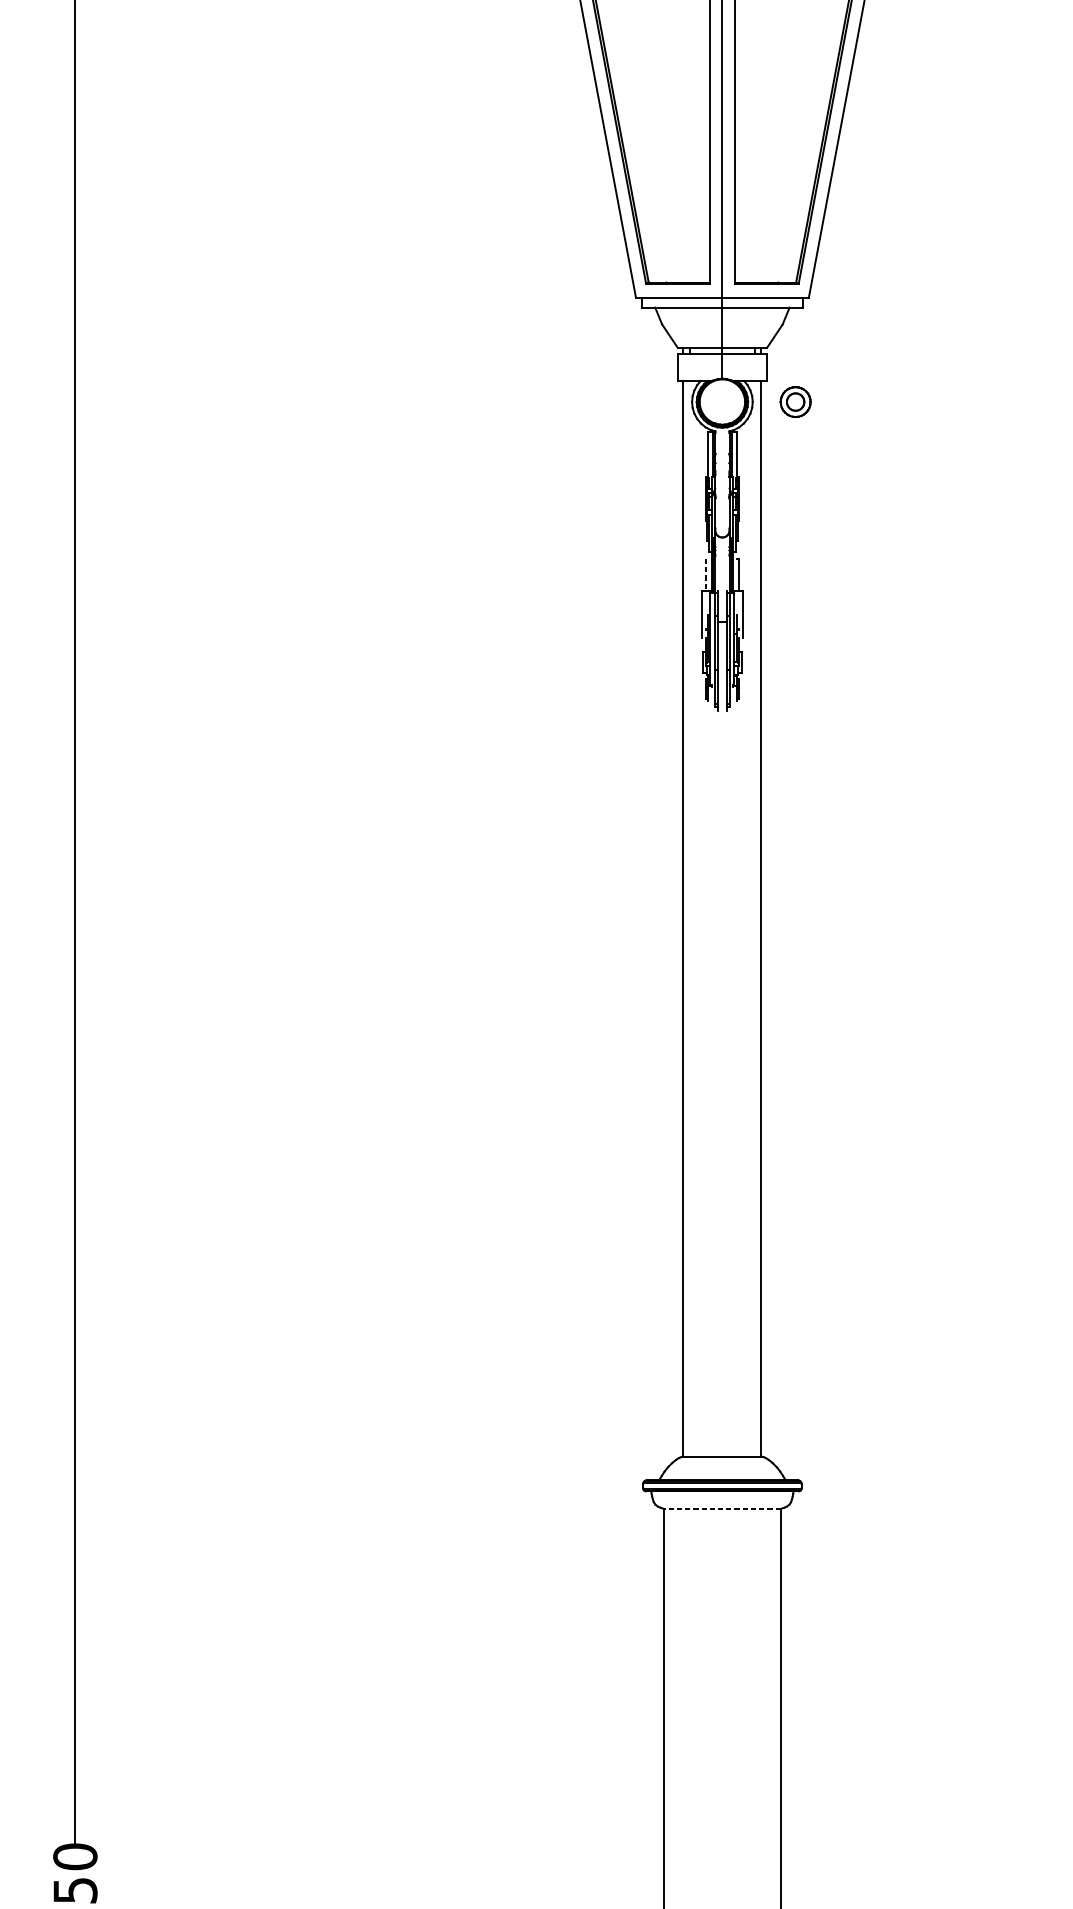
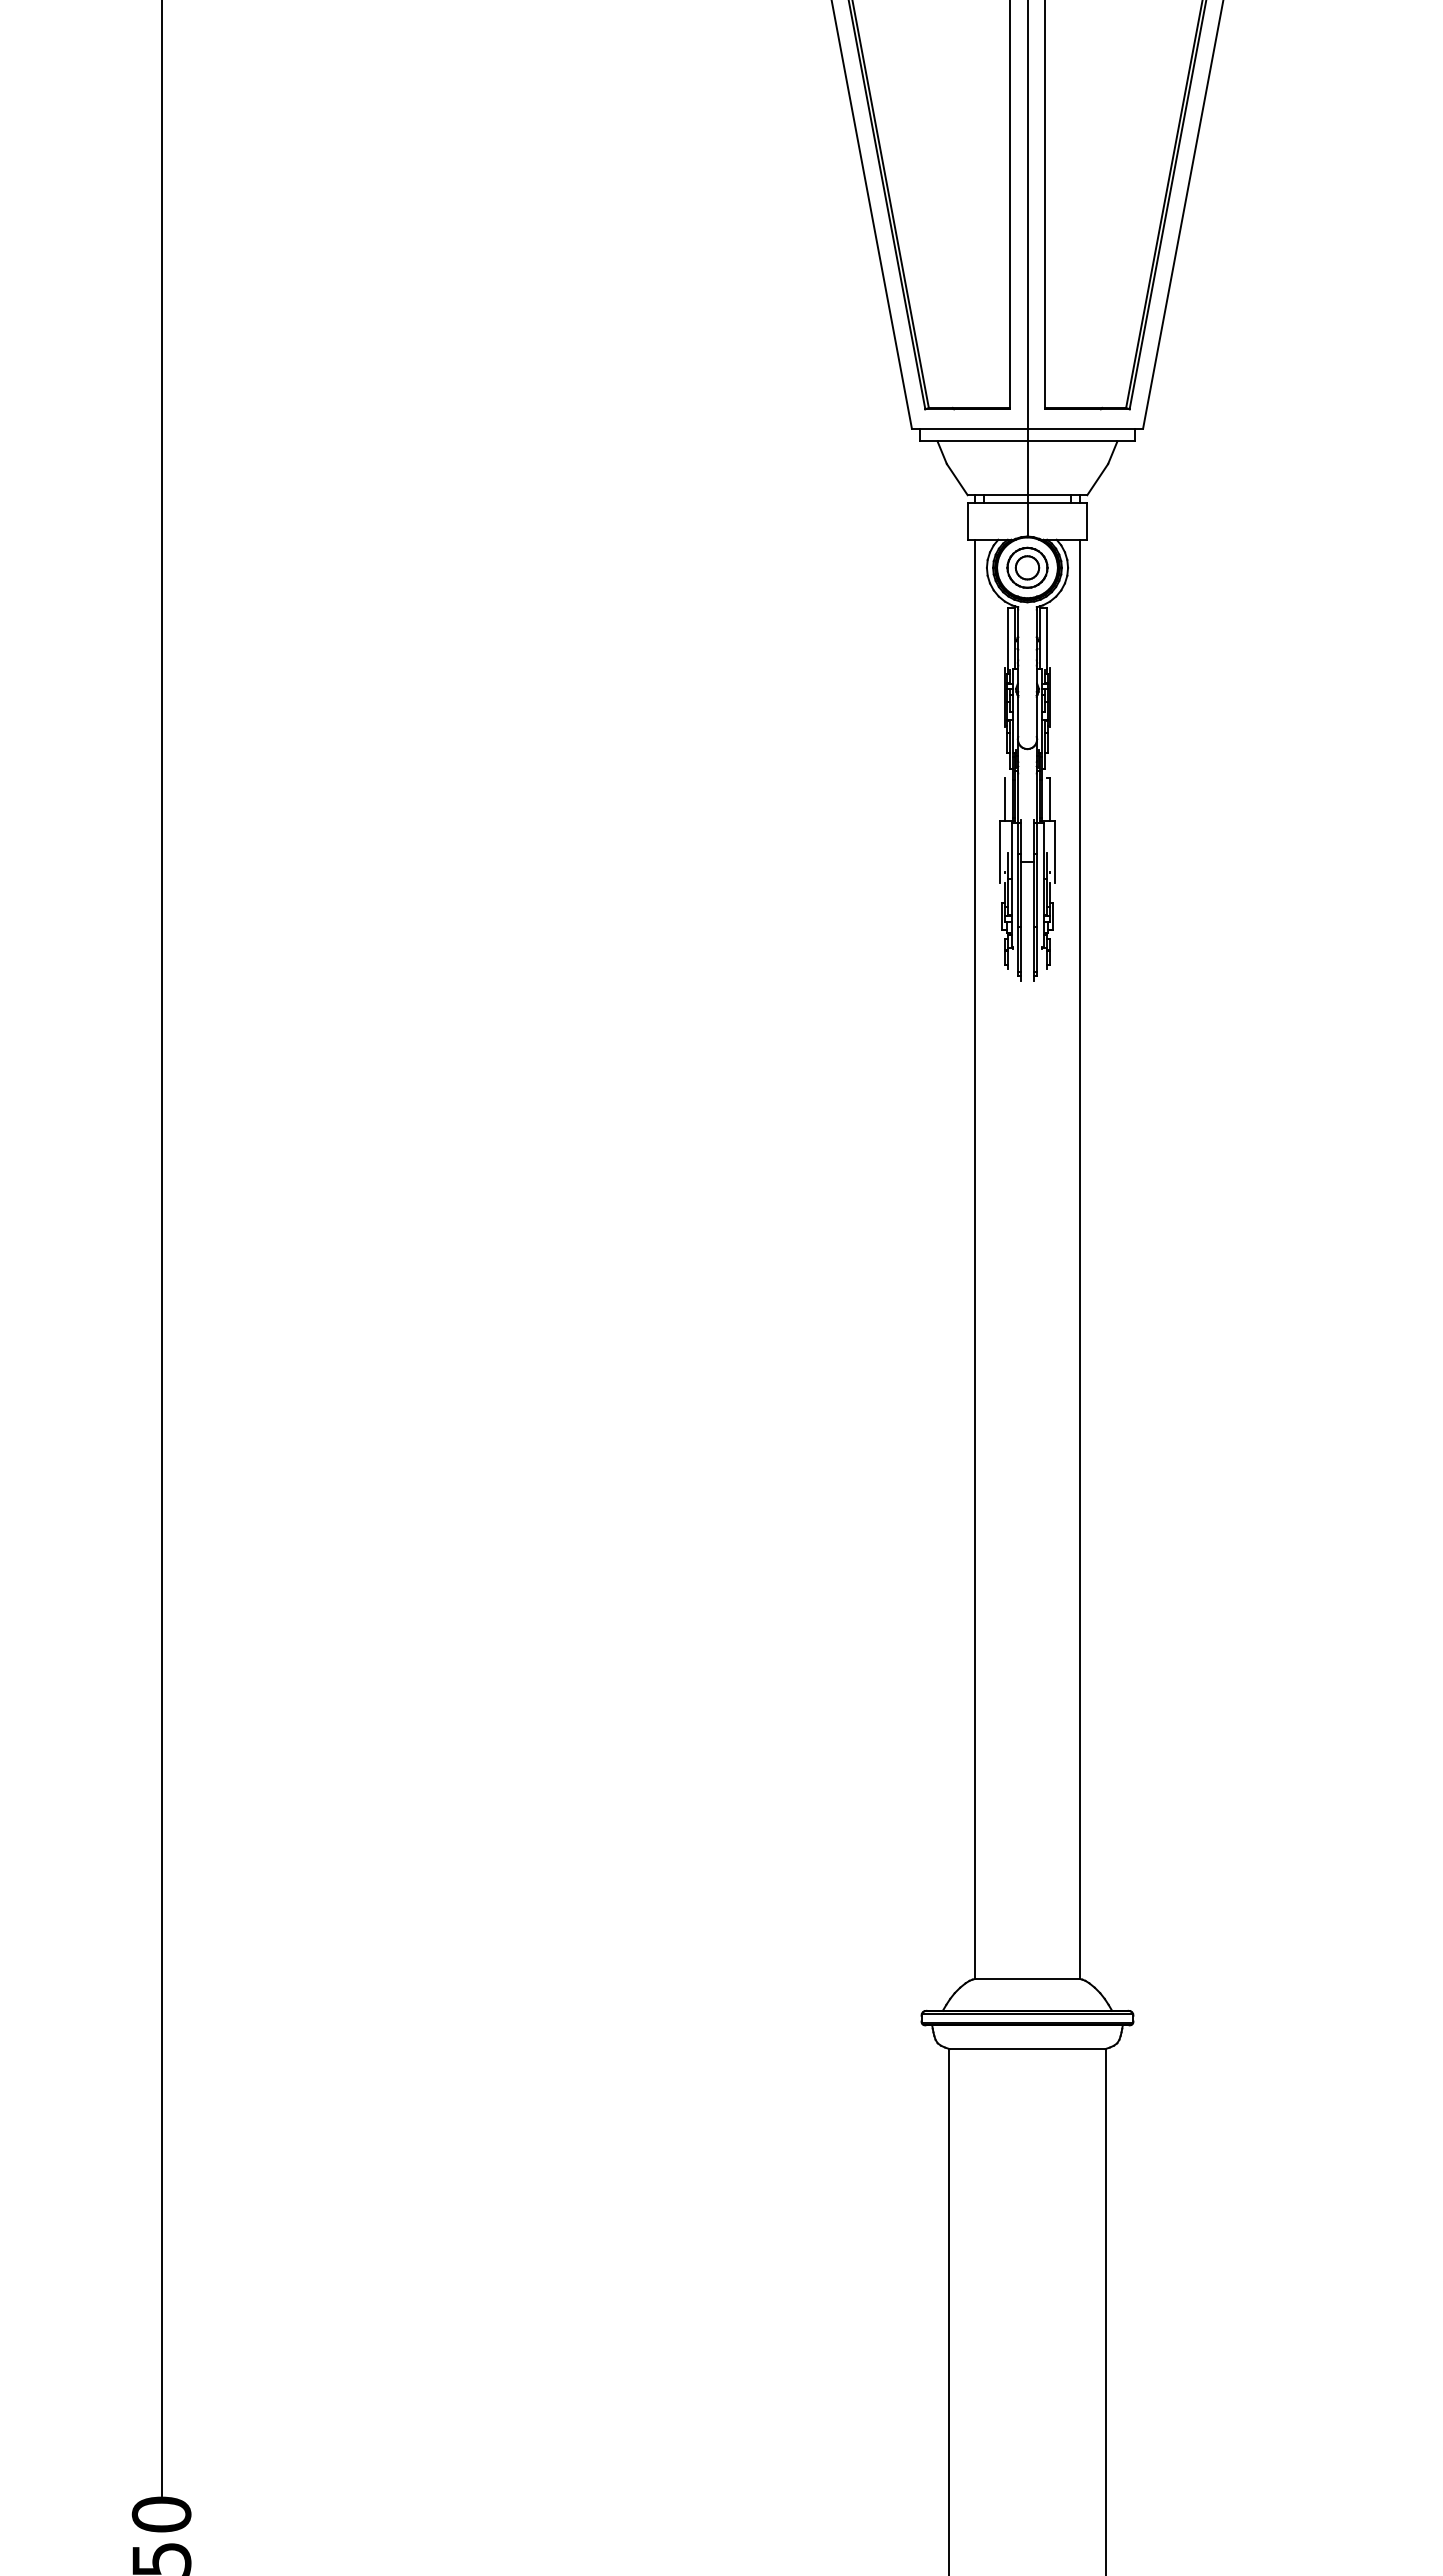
part: (795, 401) -> (1027, 567), moved
line: (705, 575) -> (1005, 799), dashed -> solid
line: (722, 1509) -> (1027, 2049), dashed -> solid

